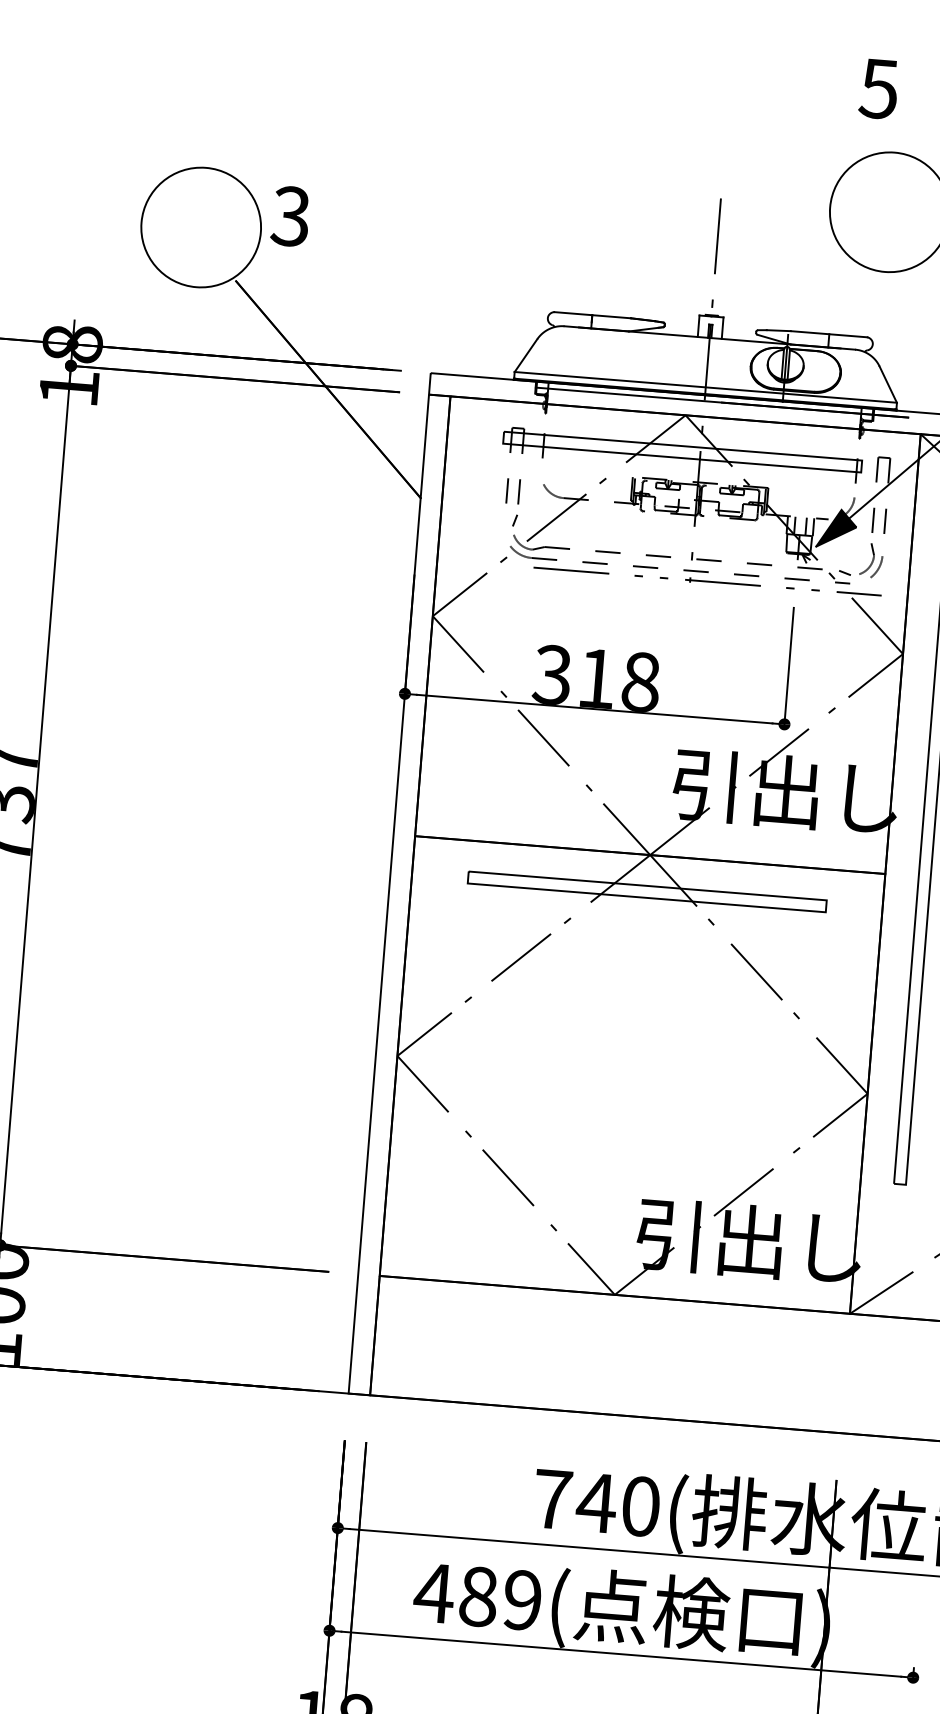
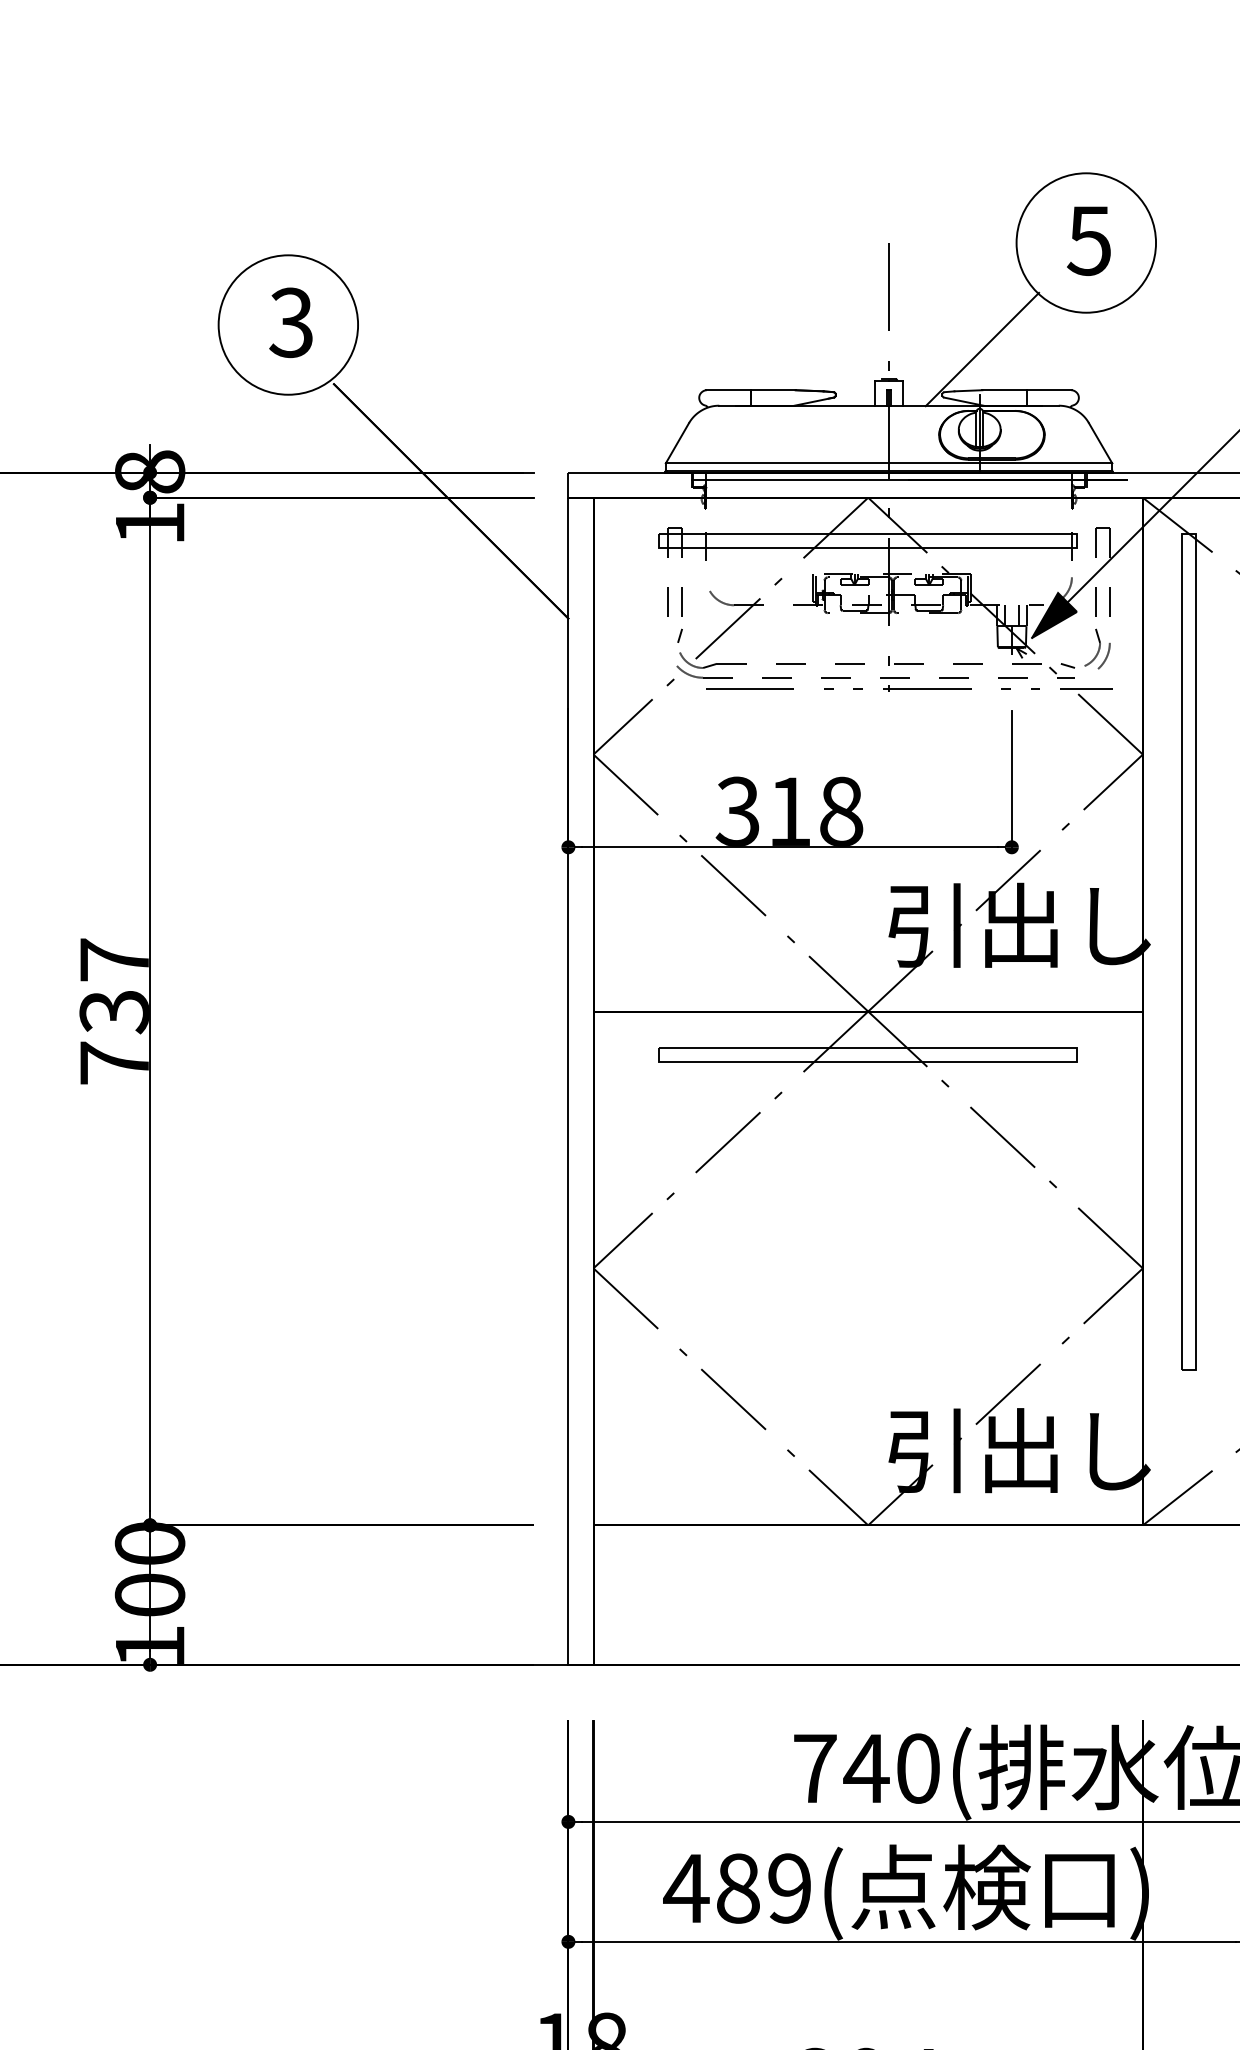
text: (878, 88) -> (1088, 240), moved
text: (290, 216) -> (290, 322), moved
line: (793, 296) -> (982, 349), added

